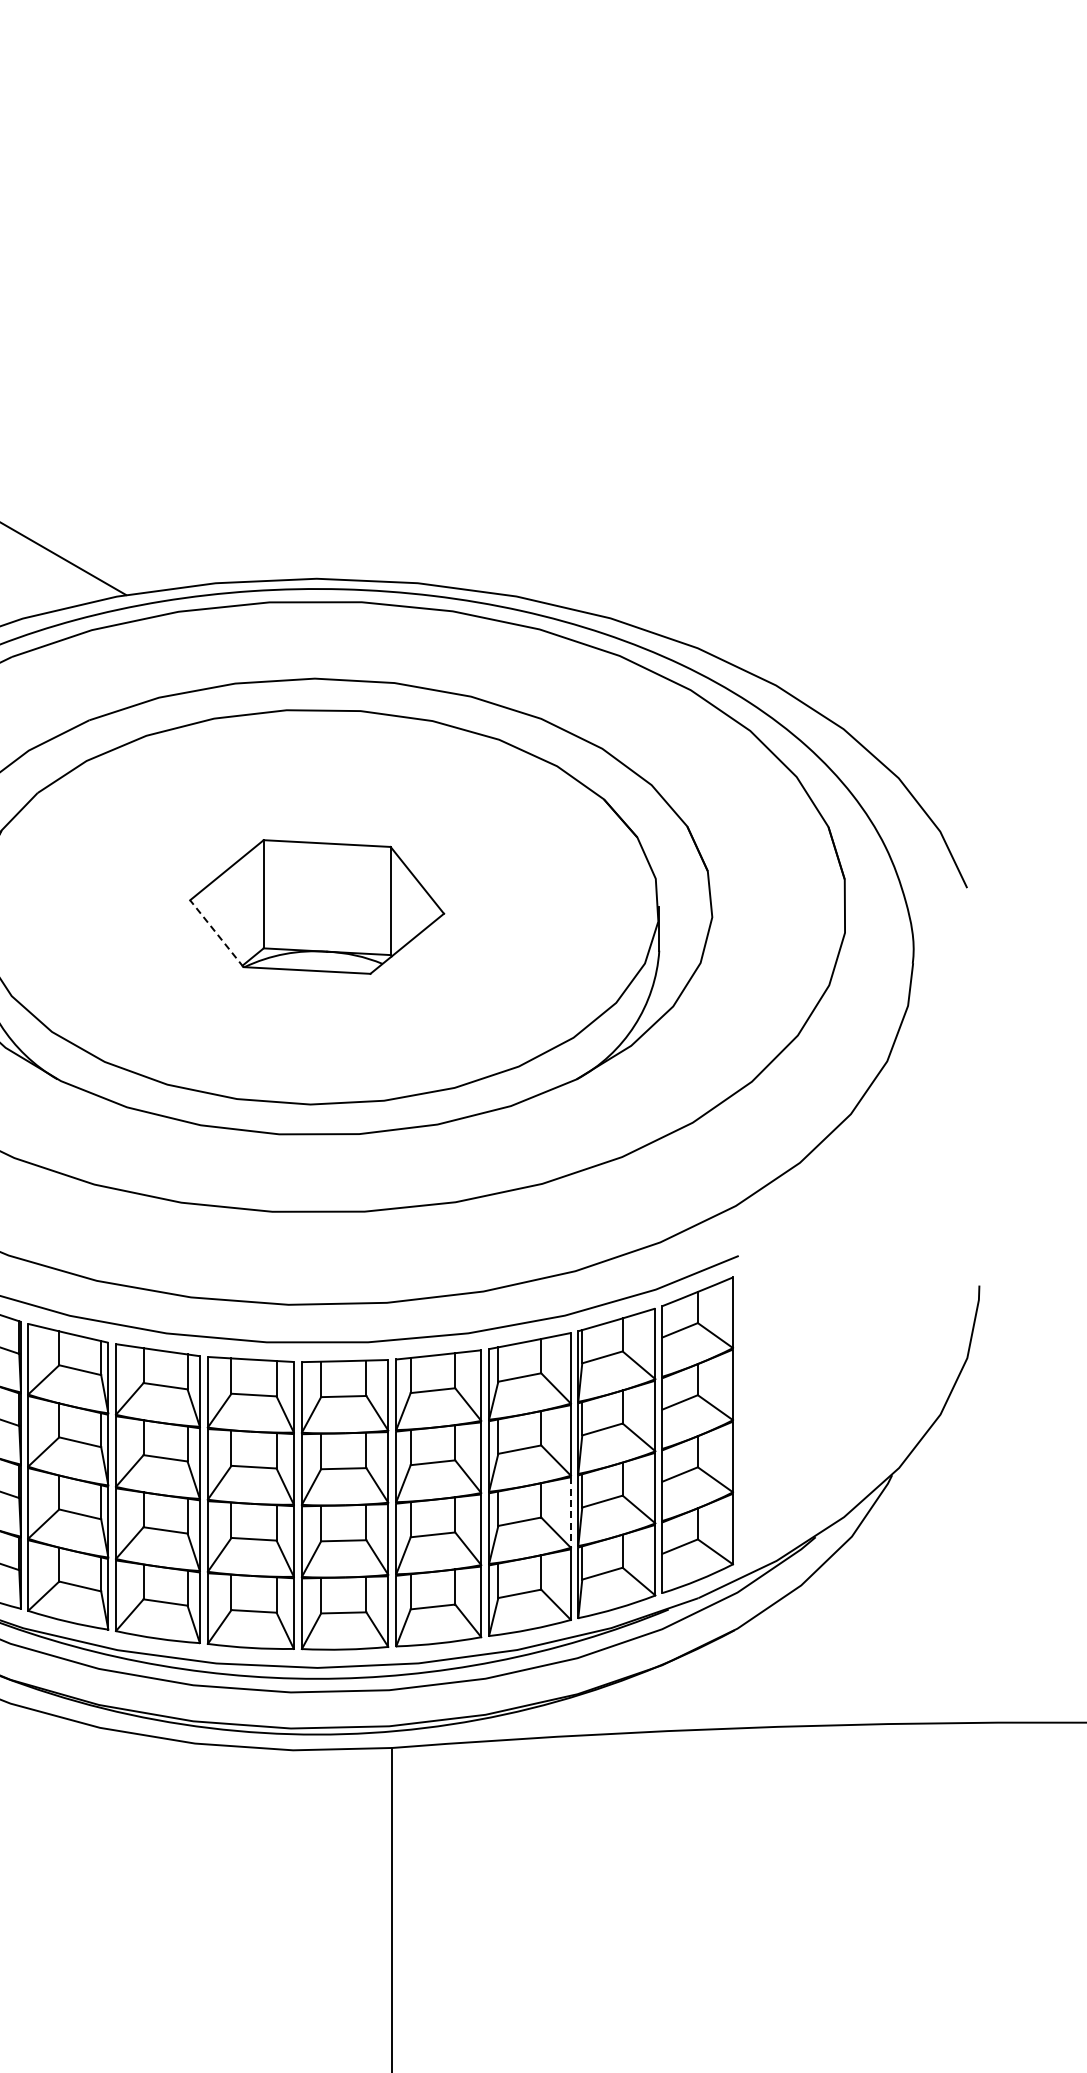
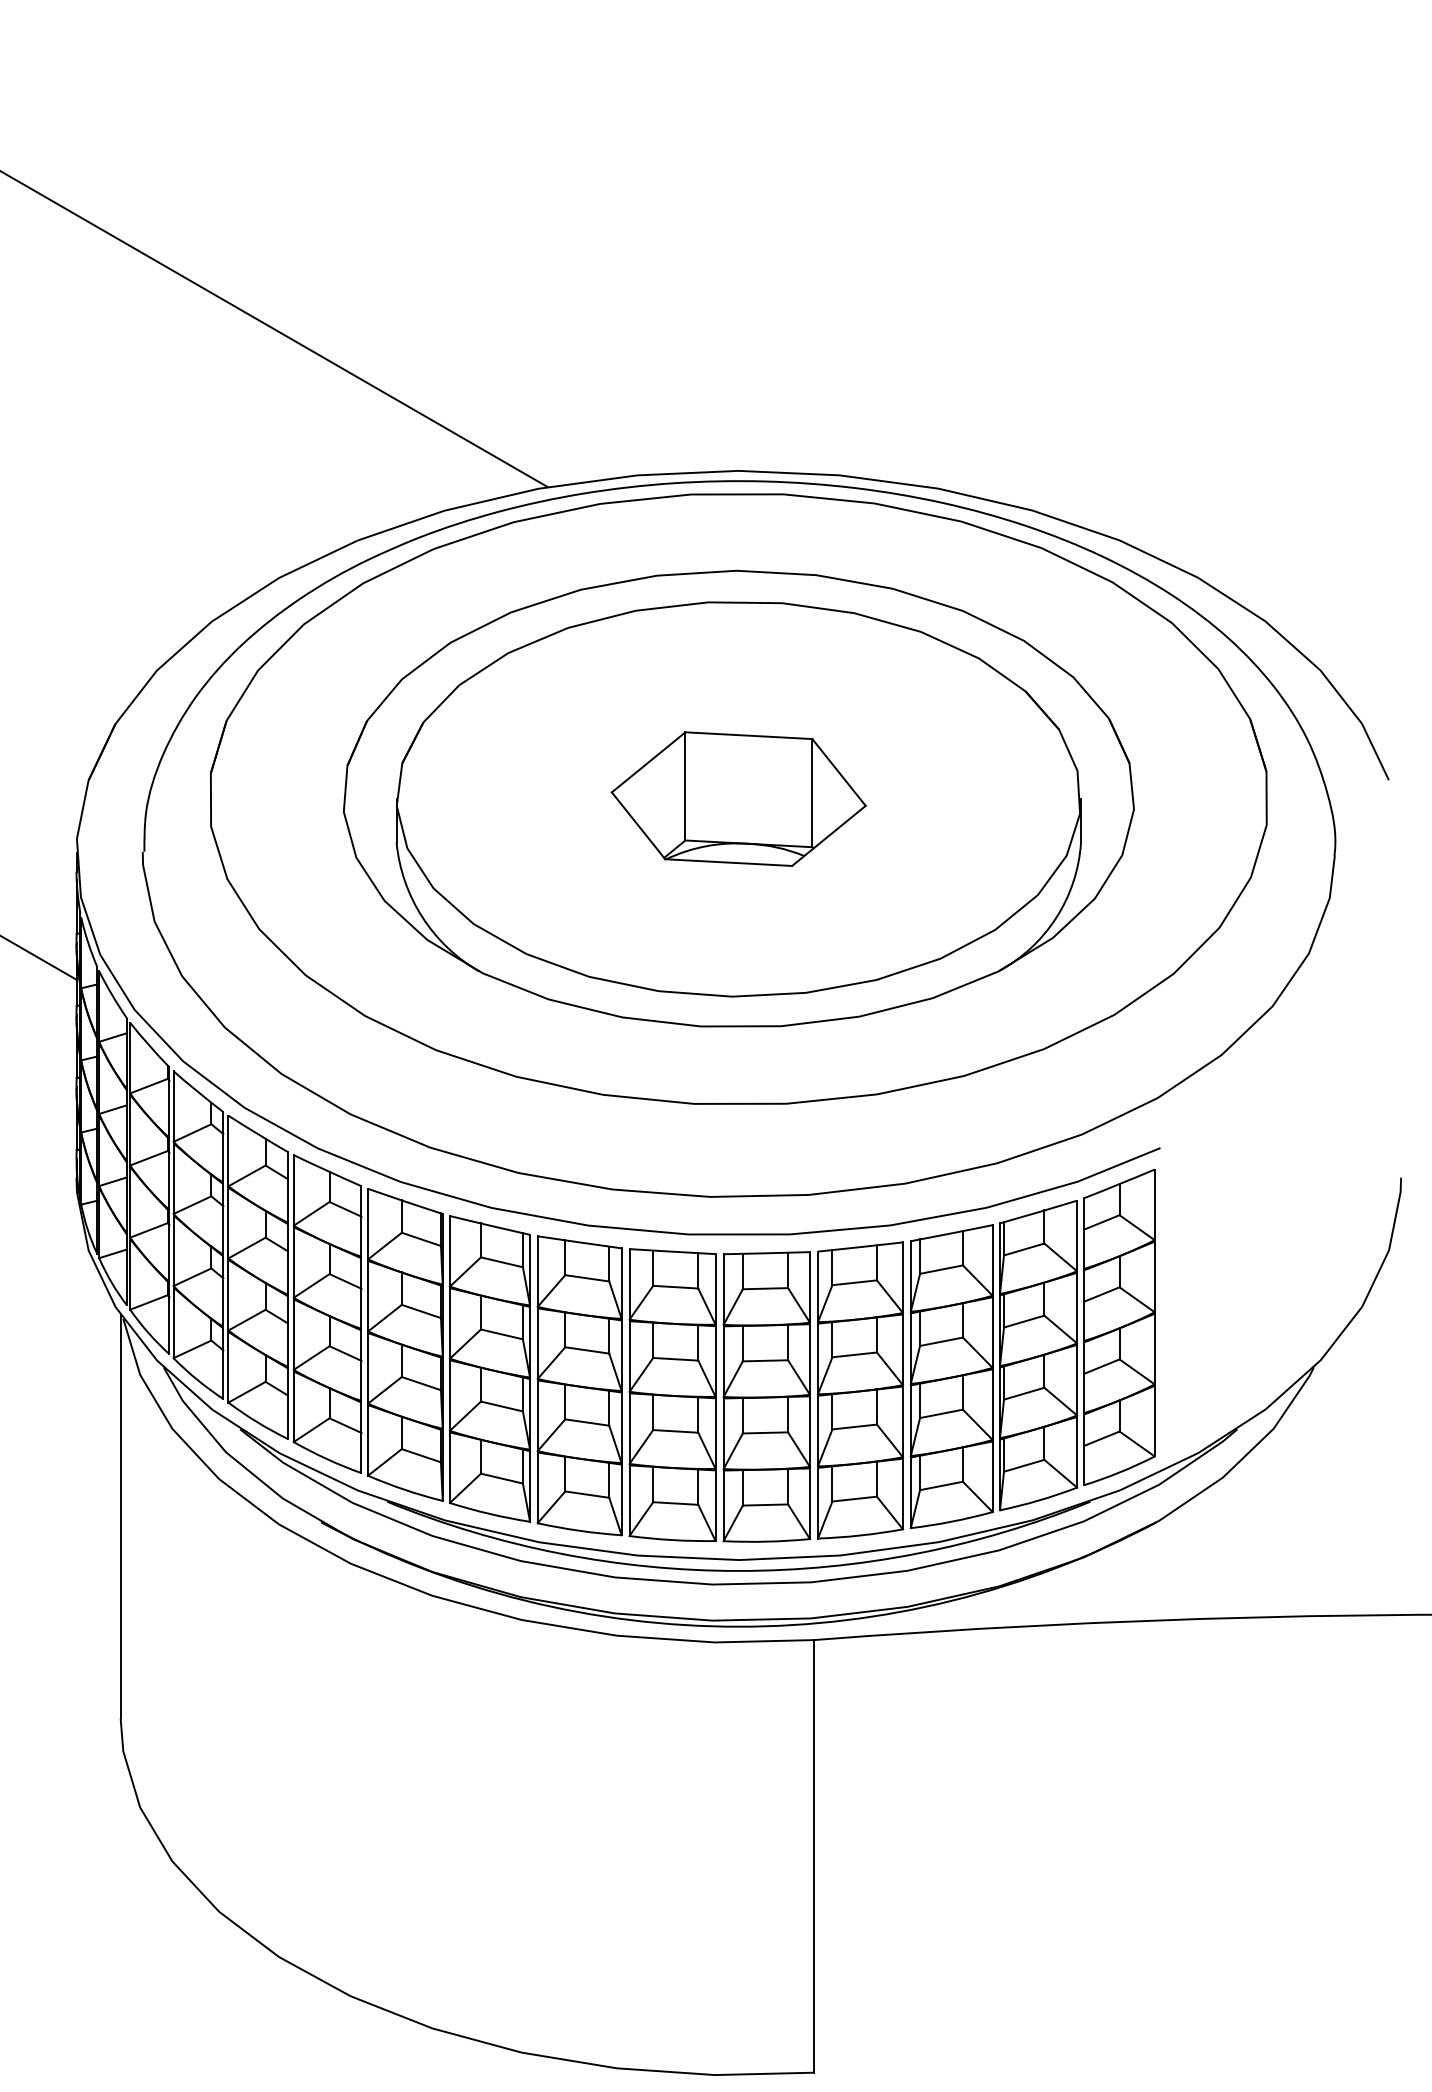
line: (216, 933) -> (638, 825), dashed -> solid
line: (570, 1513) -> (992, 1405), dashed -> solid

